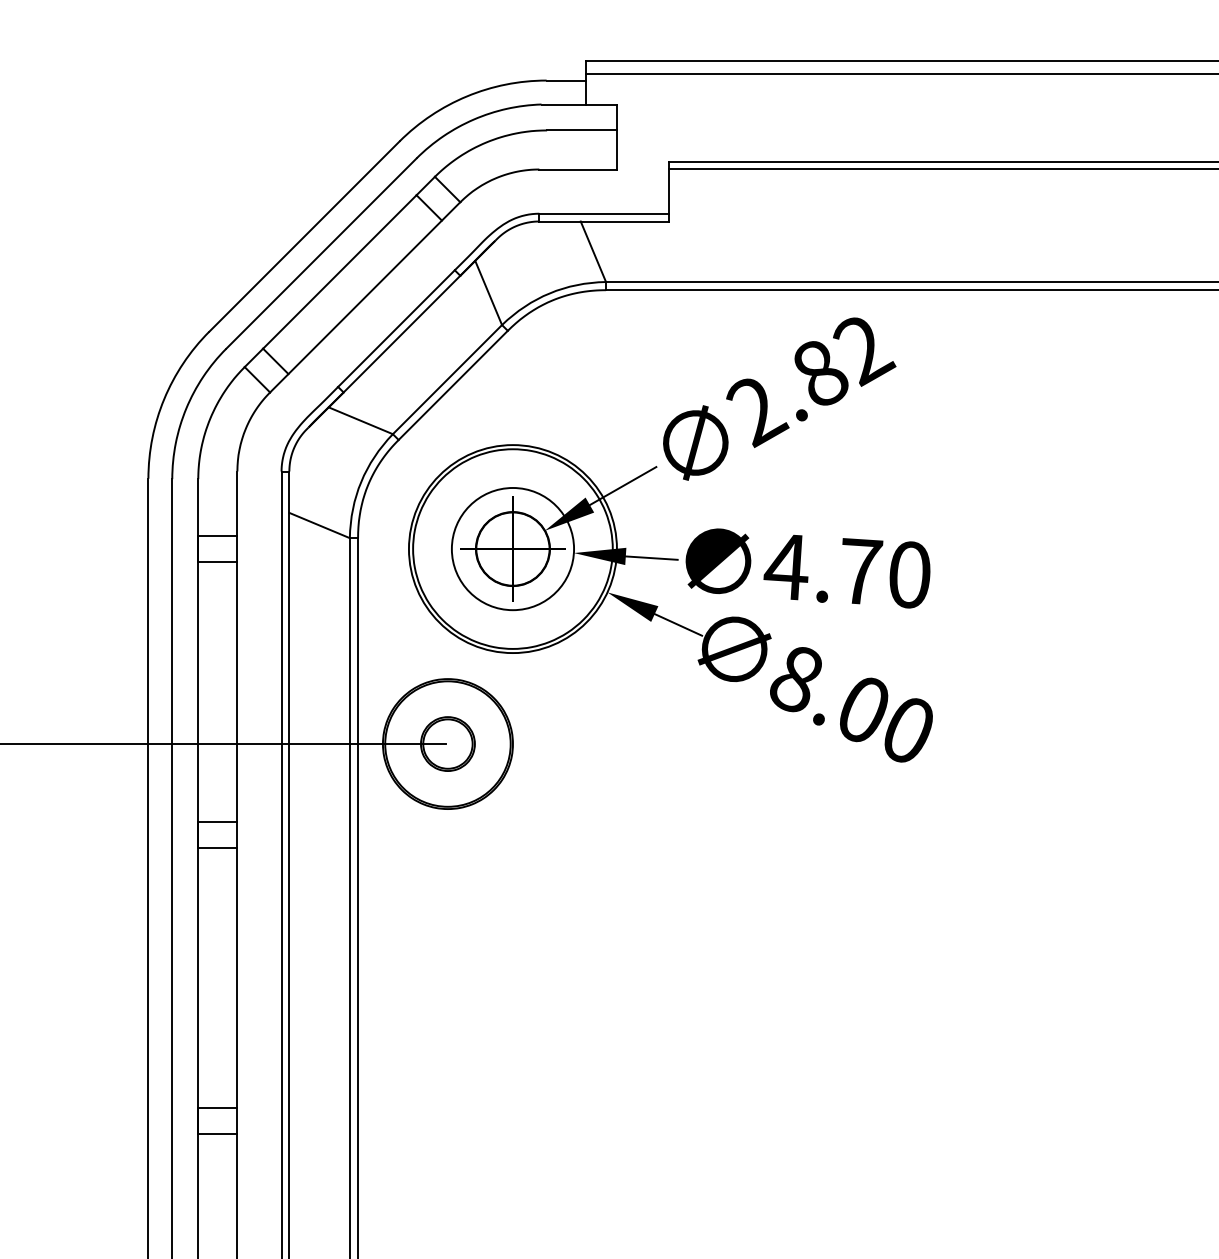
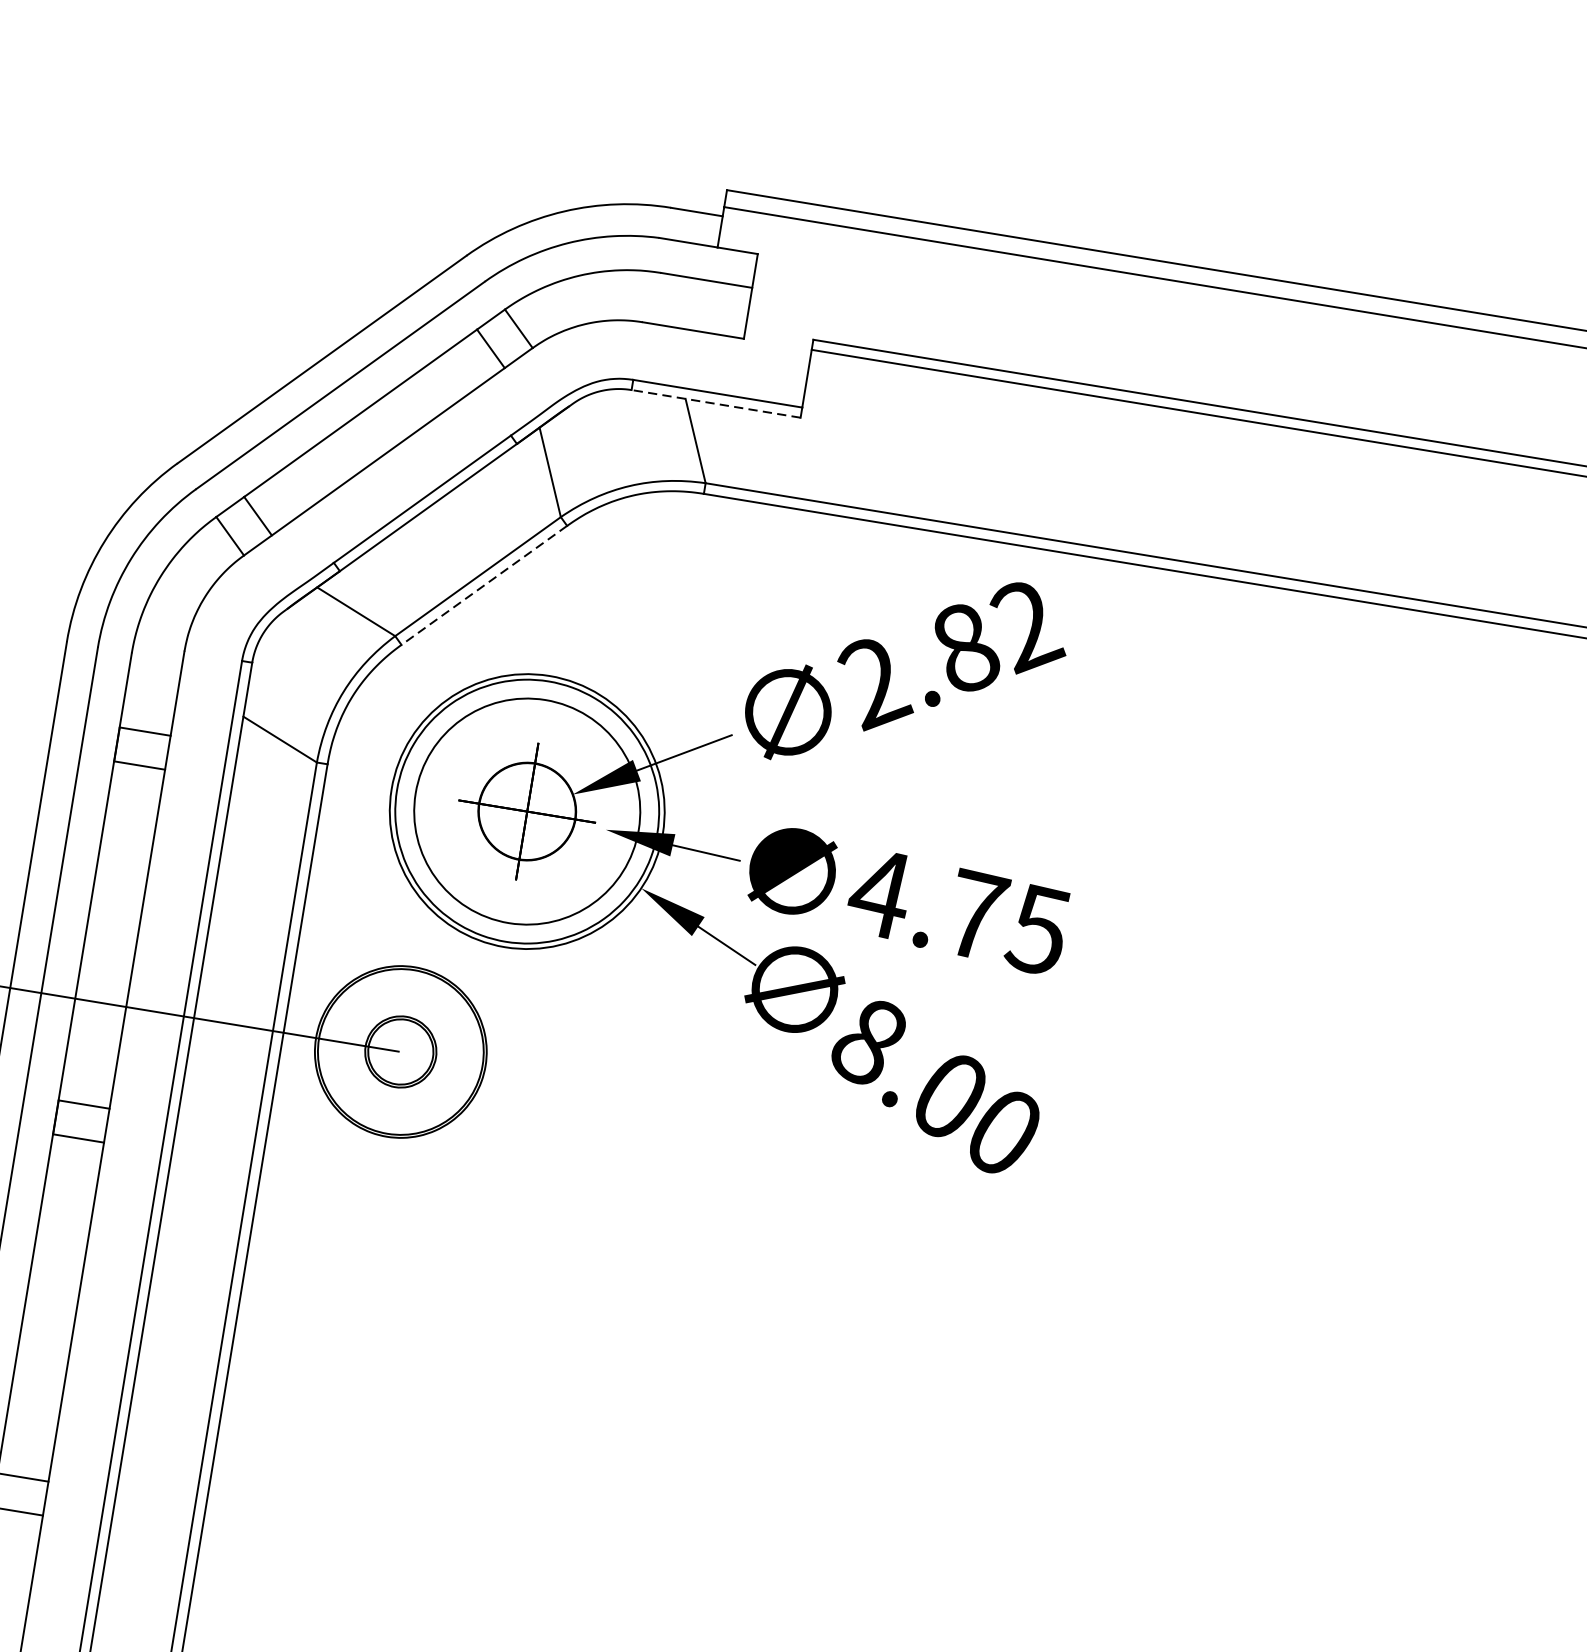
line: (604, 221) -> (716, 403), solid -> dashed
line: (452, 385) -> (483, 585), solid -> dashed
circle: (512, 548) -> (526, 810), size x1.4
text: (908, 574) -> (1037, 929), 4.70 -> 4.75

